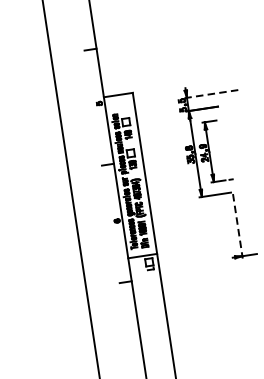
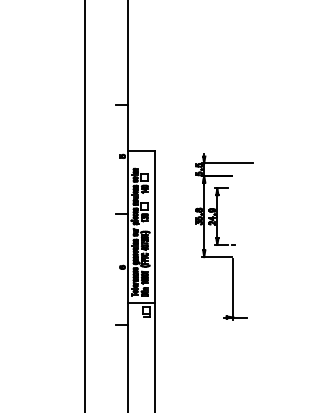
line: (210, 94) -> (226, 163), dashed -> solid
line: (238, 226) -> (233, 289), dashed -> solid

